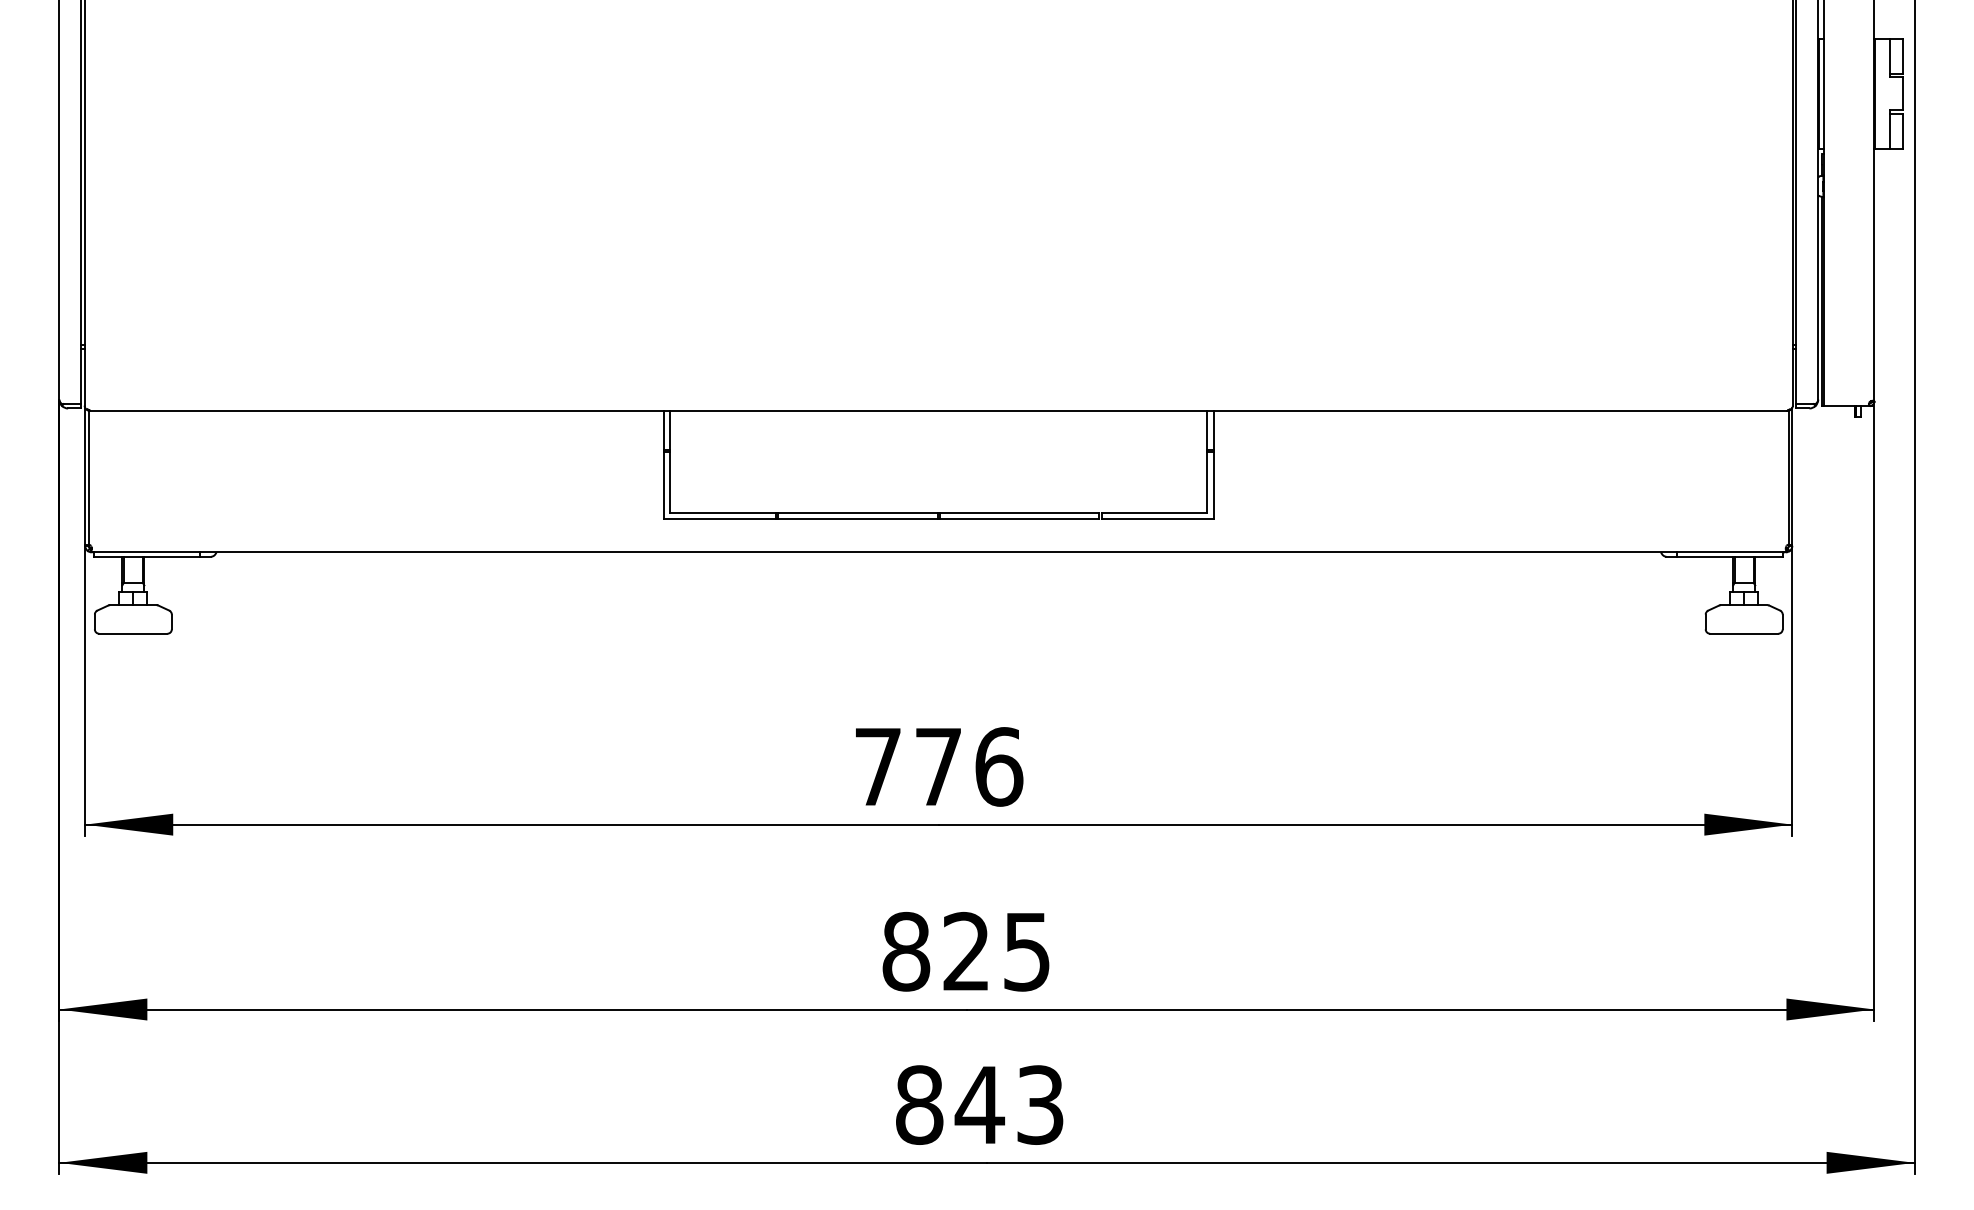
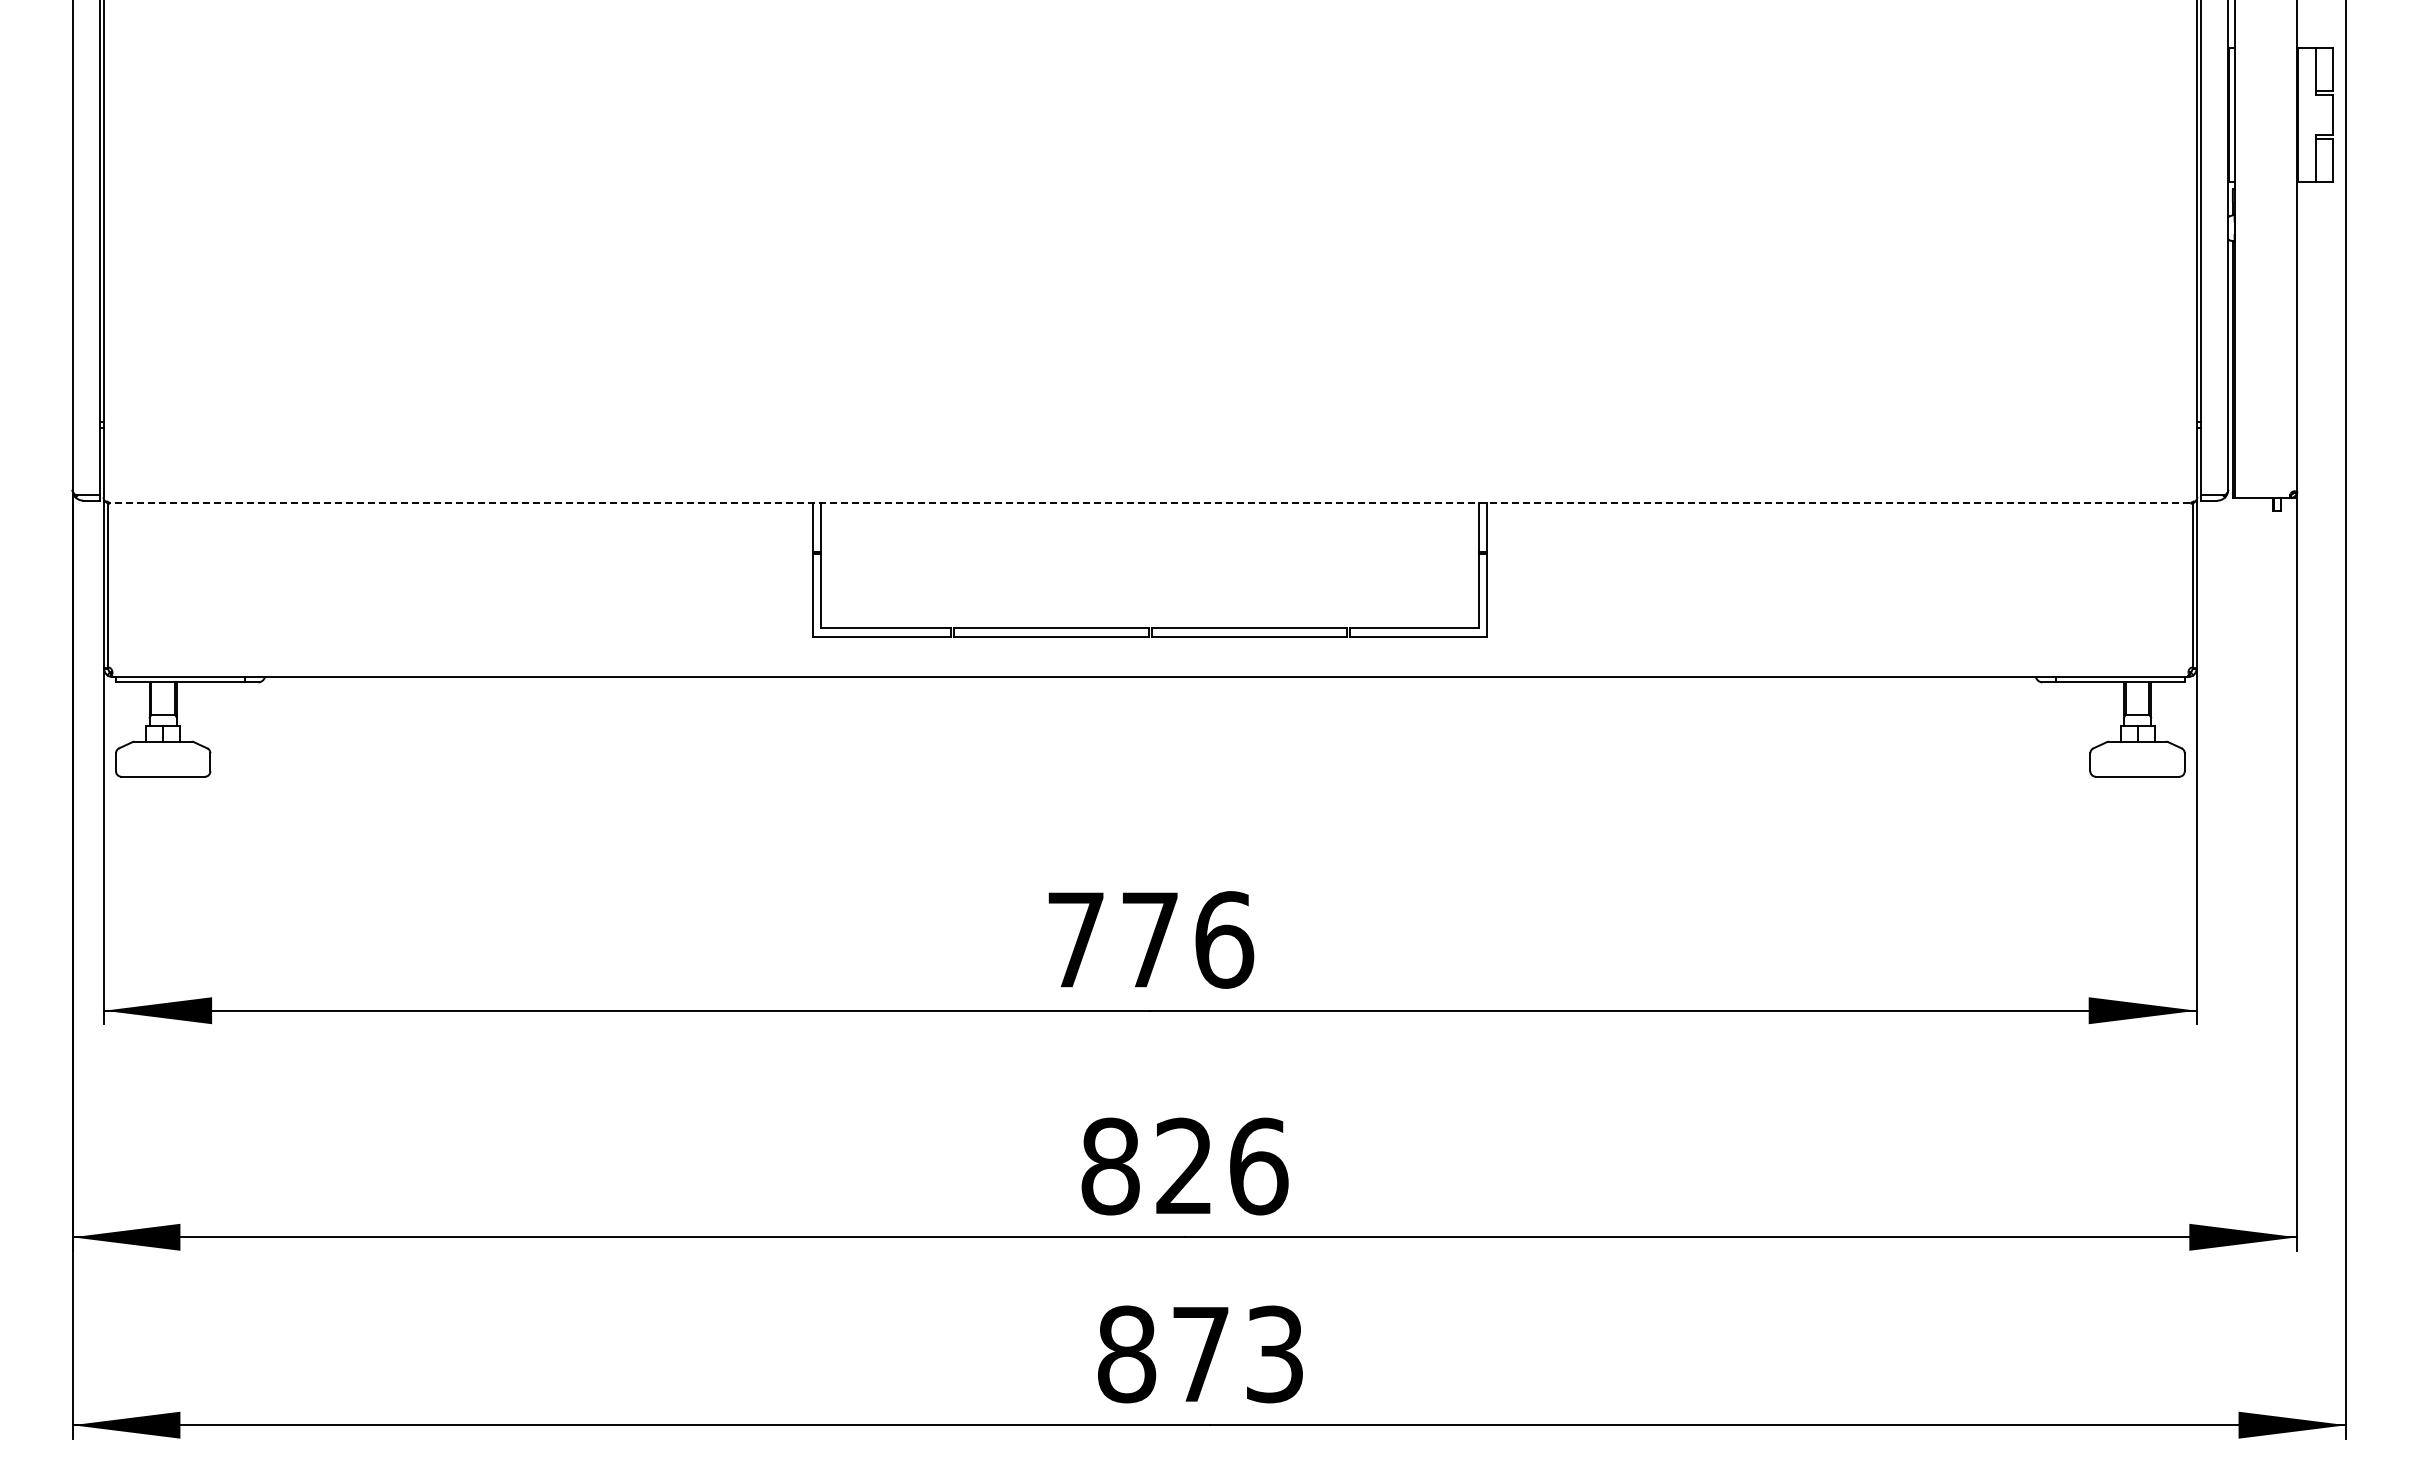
line: (938, 410) -> (1149, 503), solid -> dashed
text: (1027, 951) -> (1259, 1166), 825 -> 826
text: (979, 1105) -> (1200, 1354), 843 -> 873

